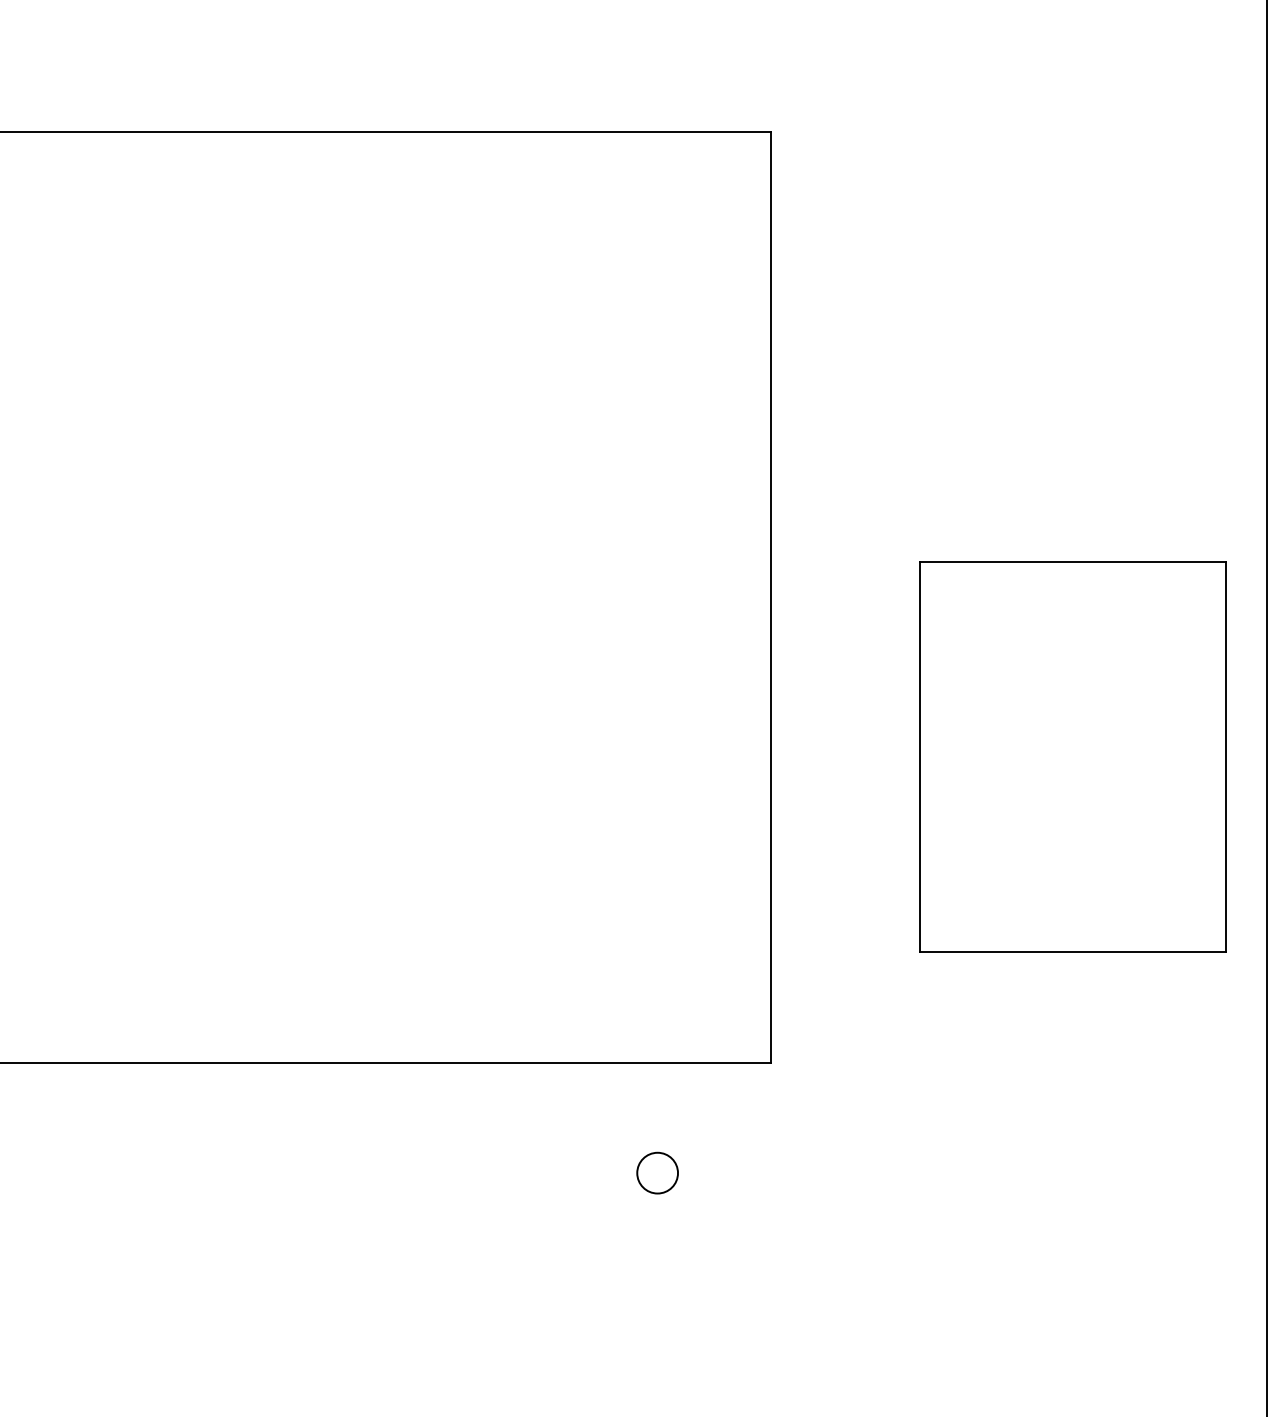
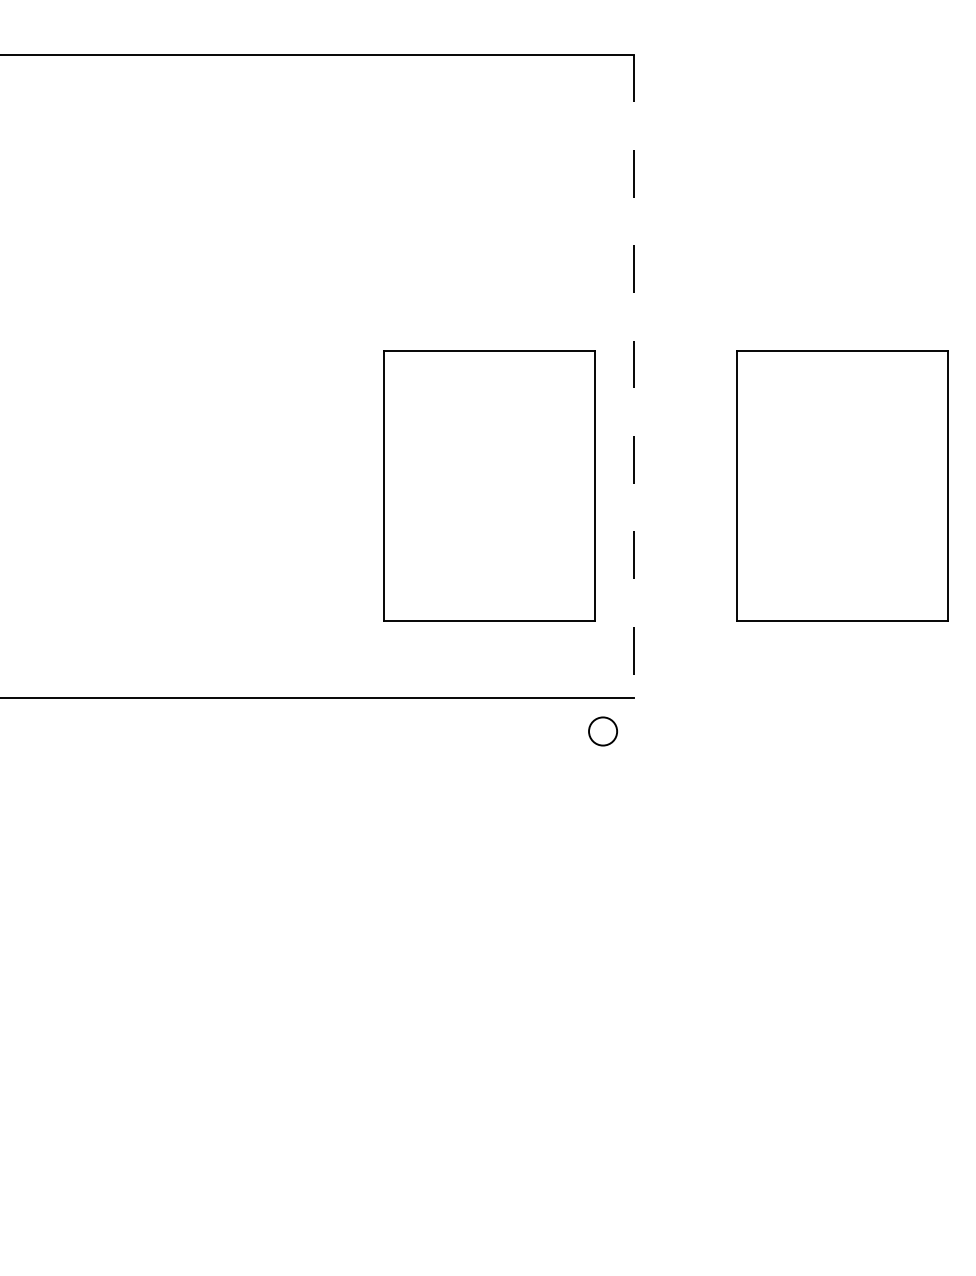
line: (771, 598) -> (634, 376), solid -> dashed
part: (561, 755) -> (489, 485), added
circle: (656, 1173) -> (602, 731), moved

